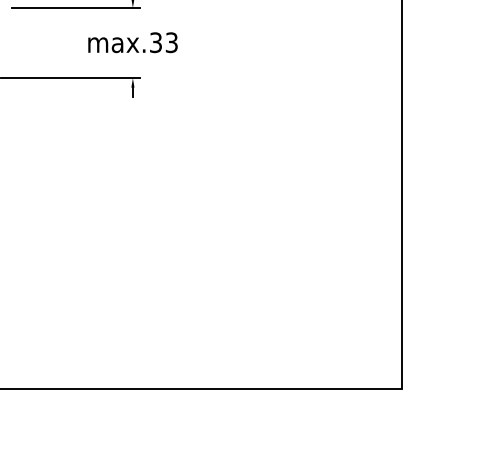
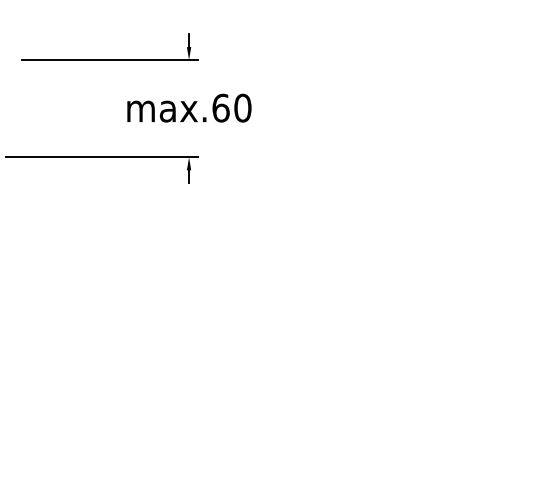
text: (164, 42) -> (232, 107), max.33 -> max.60

